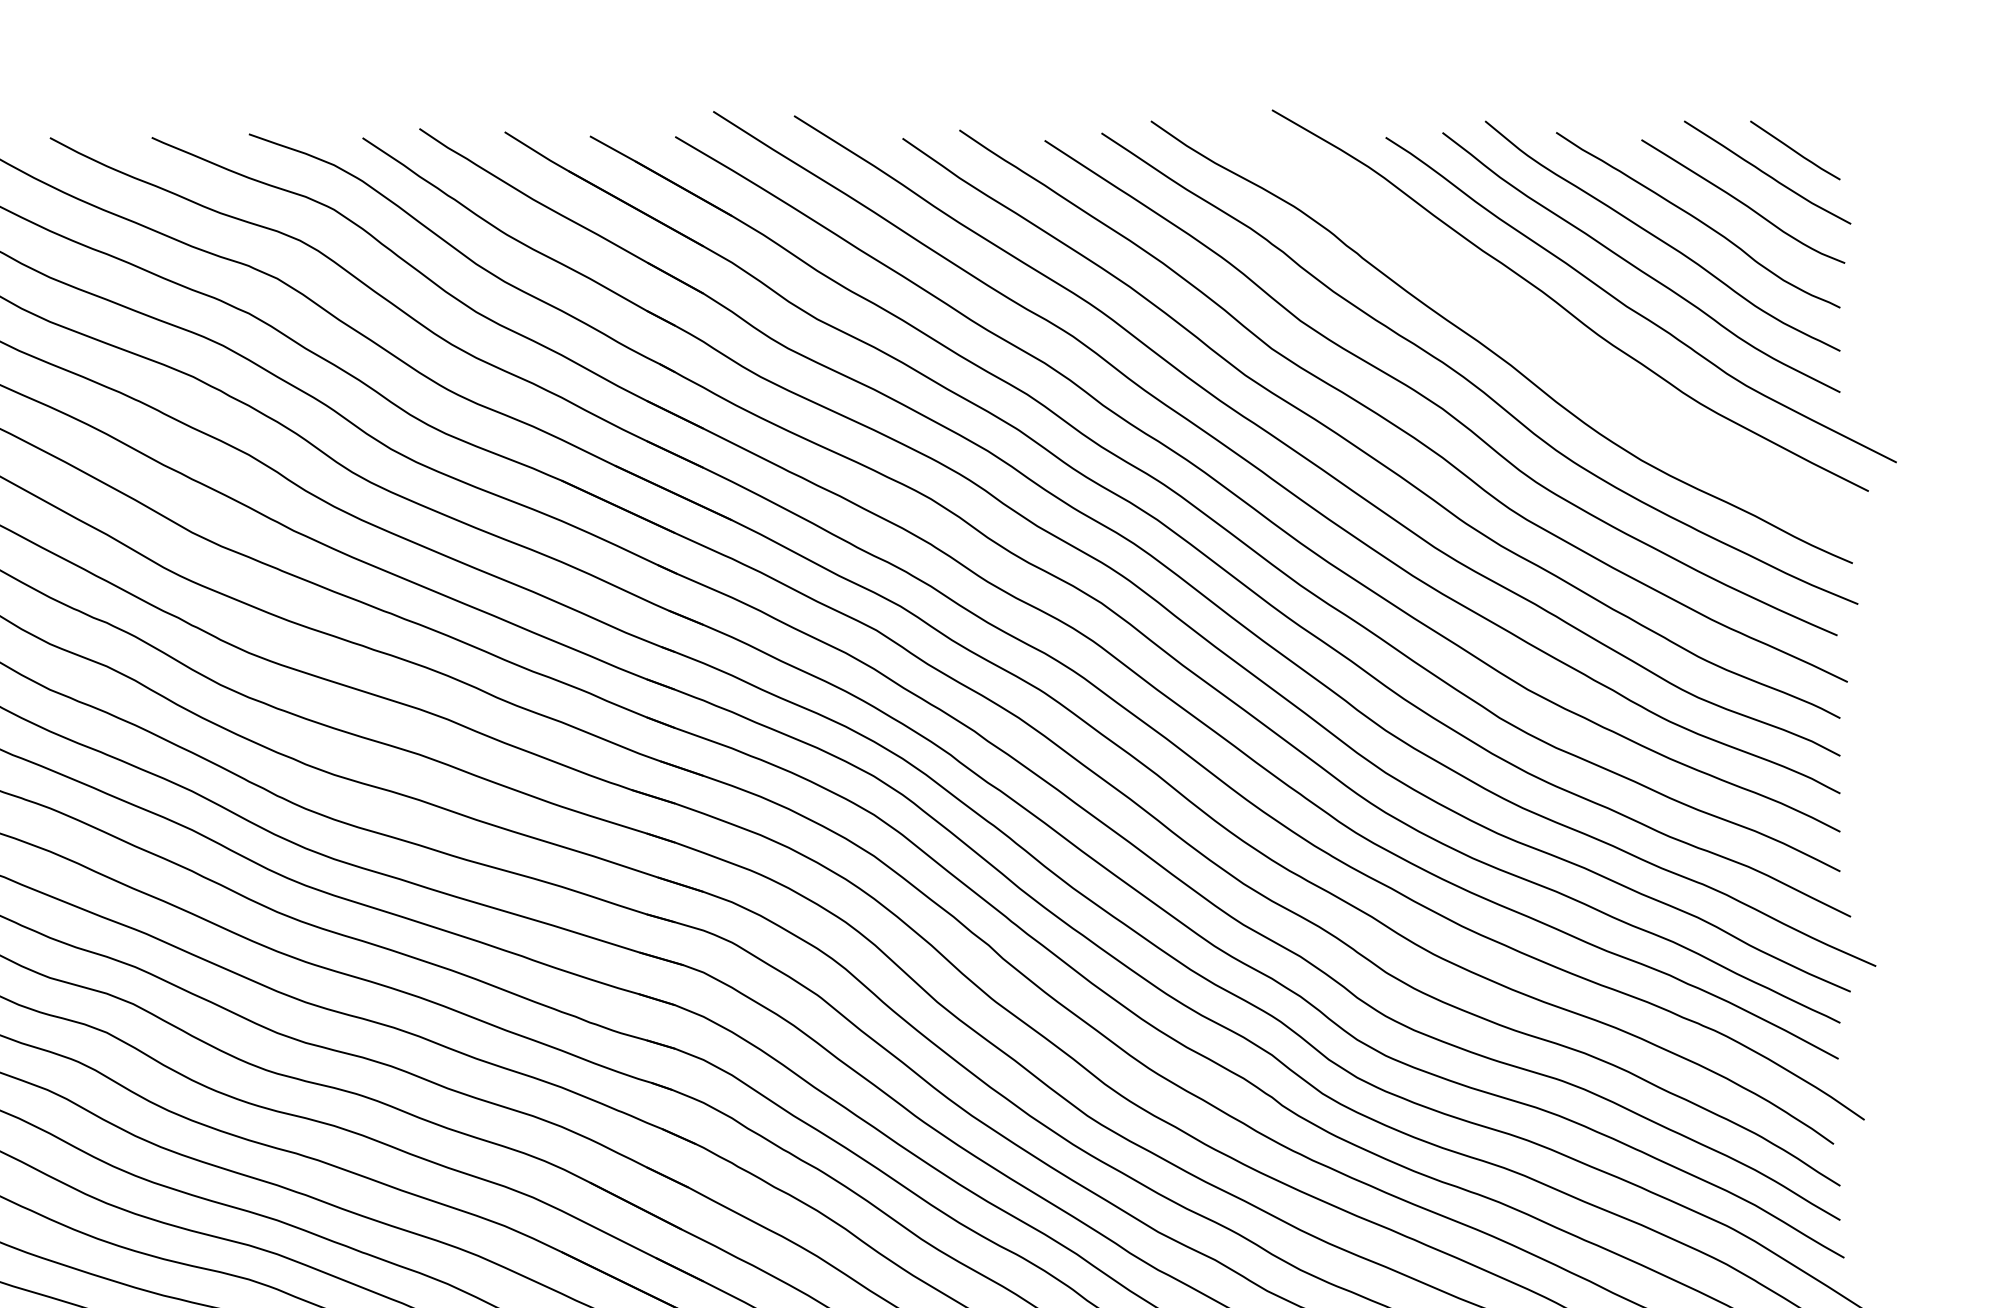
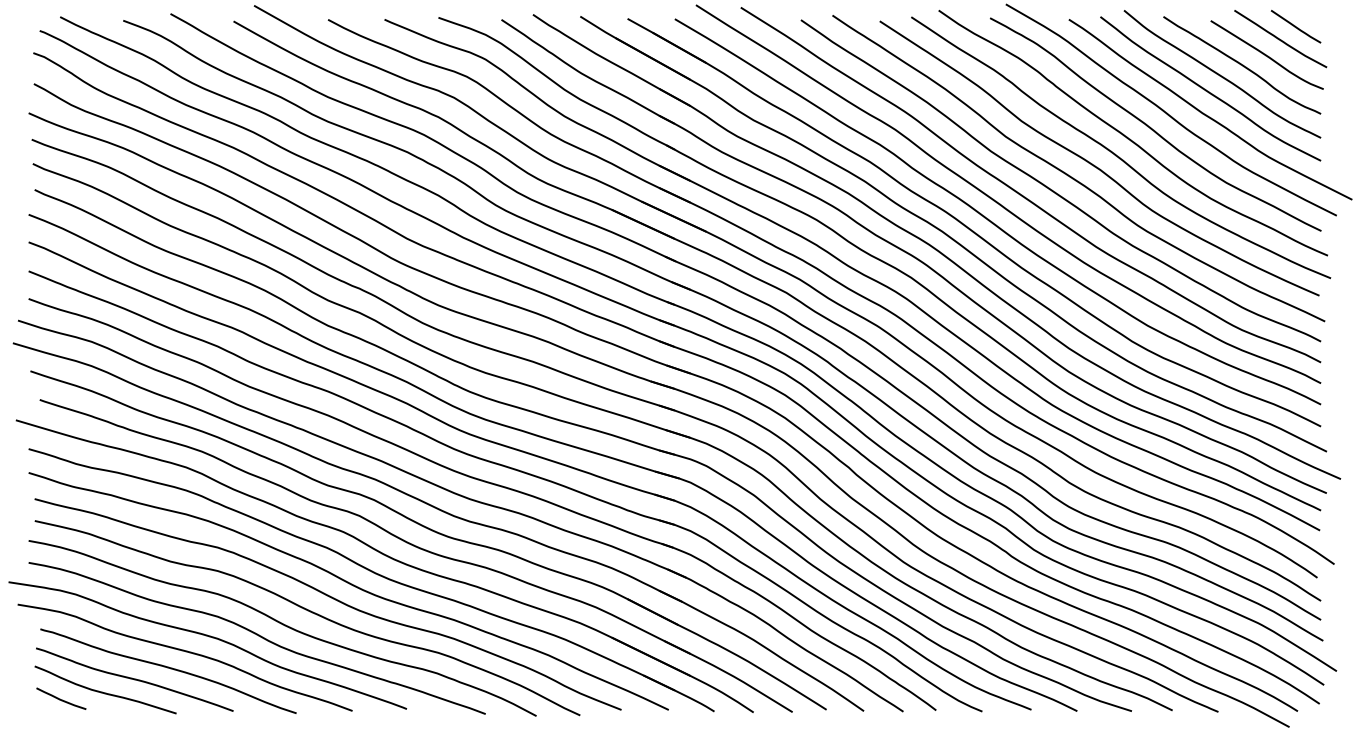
curve: (1534, 332) -> (1151, 127), added

